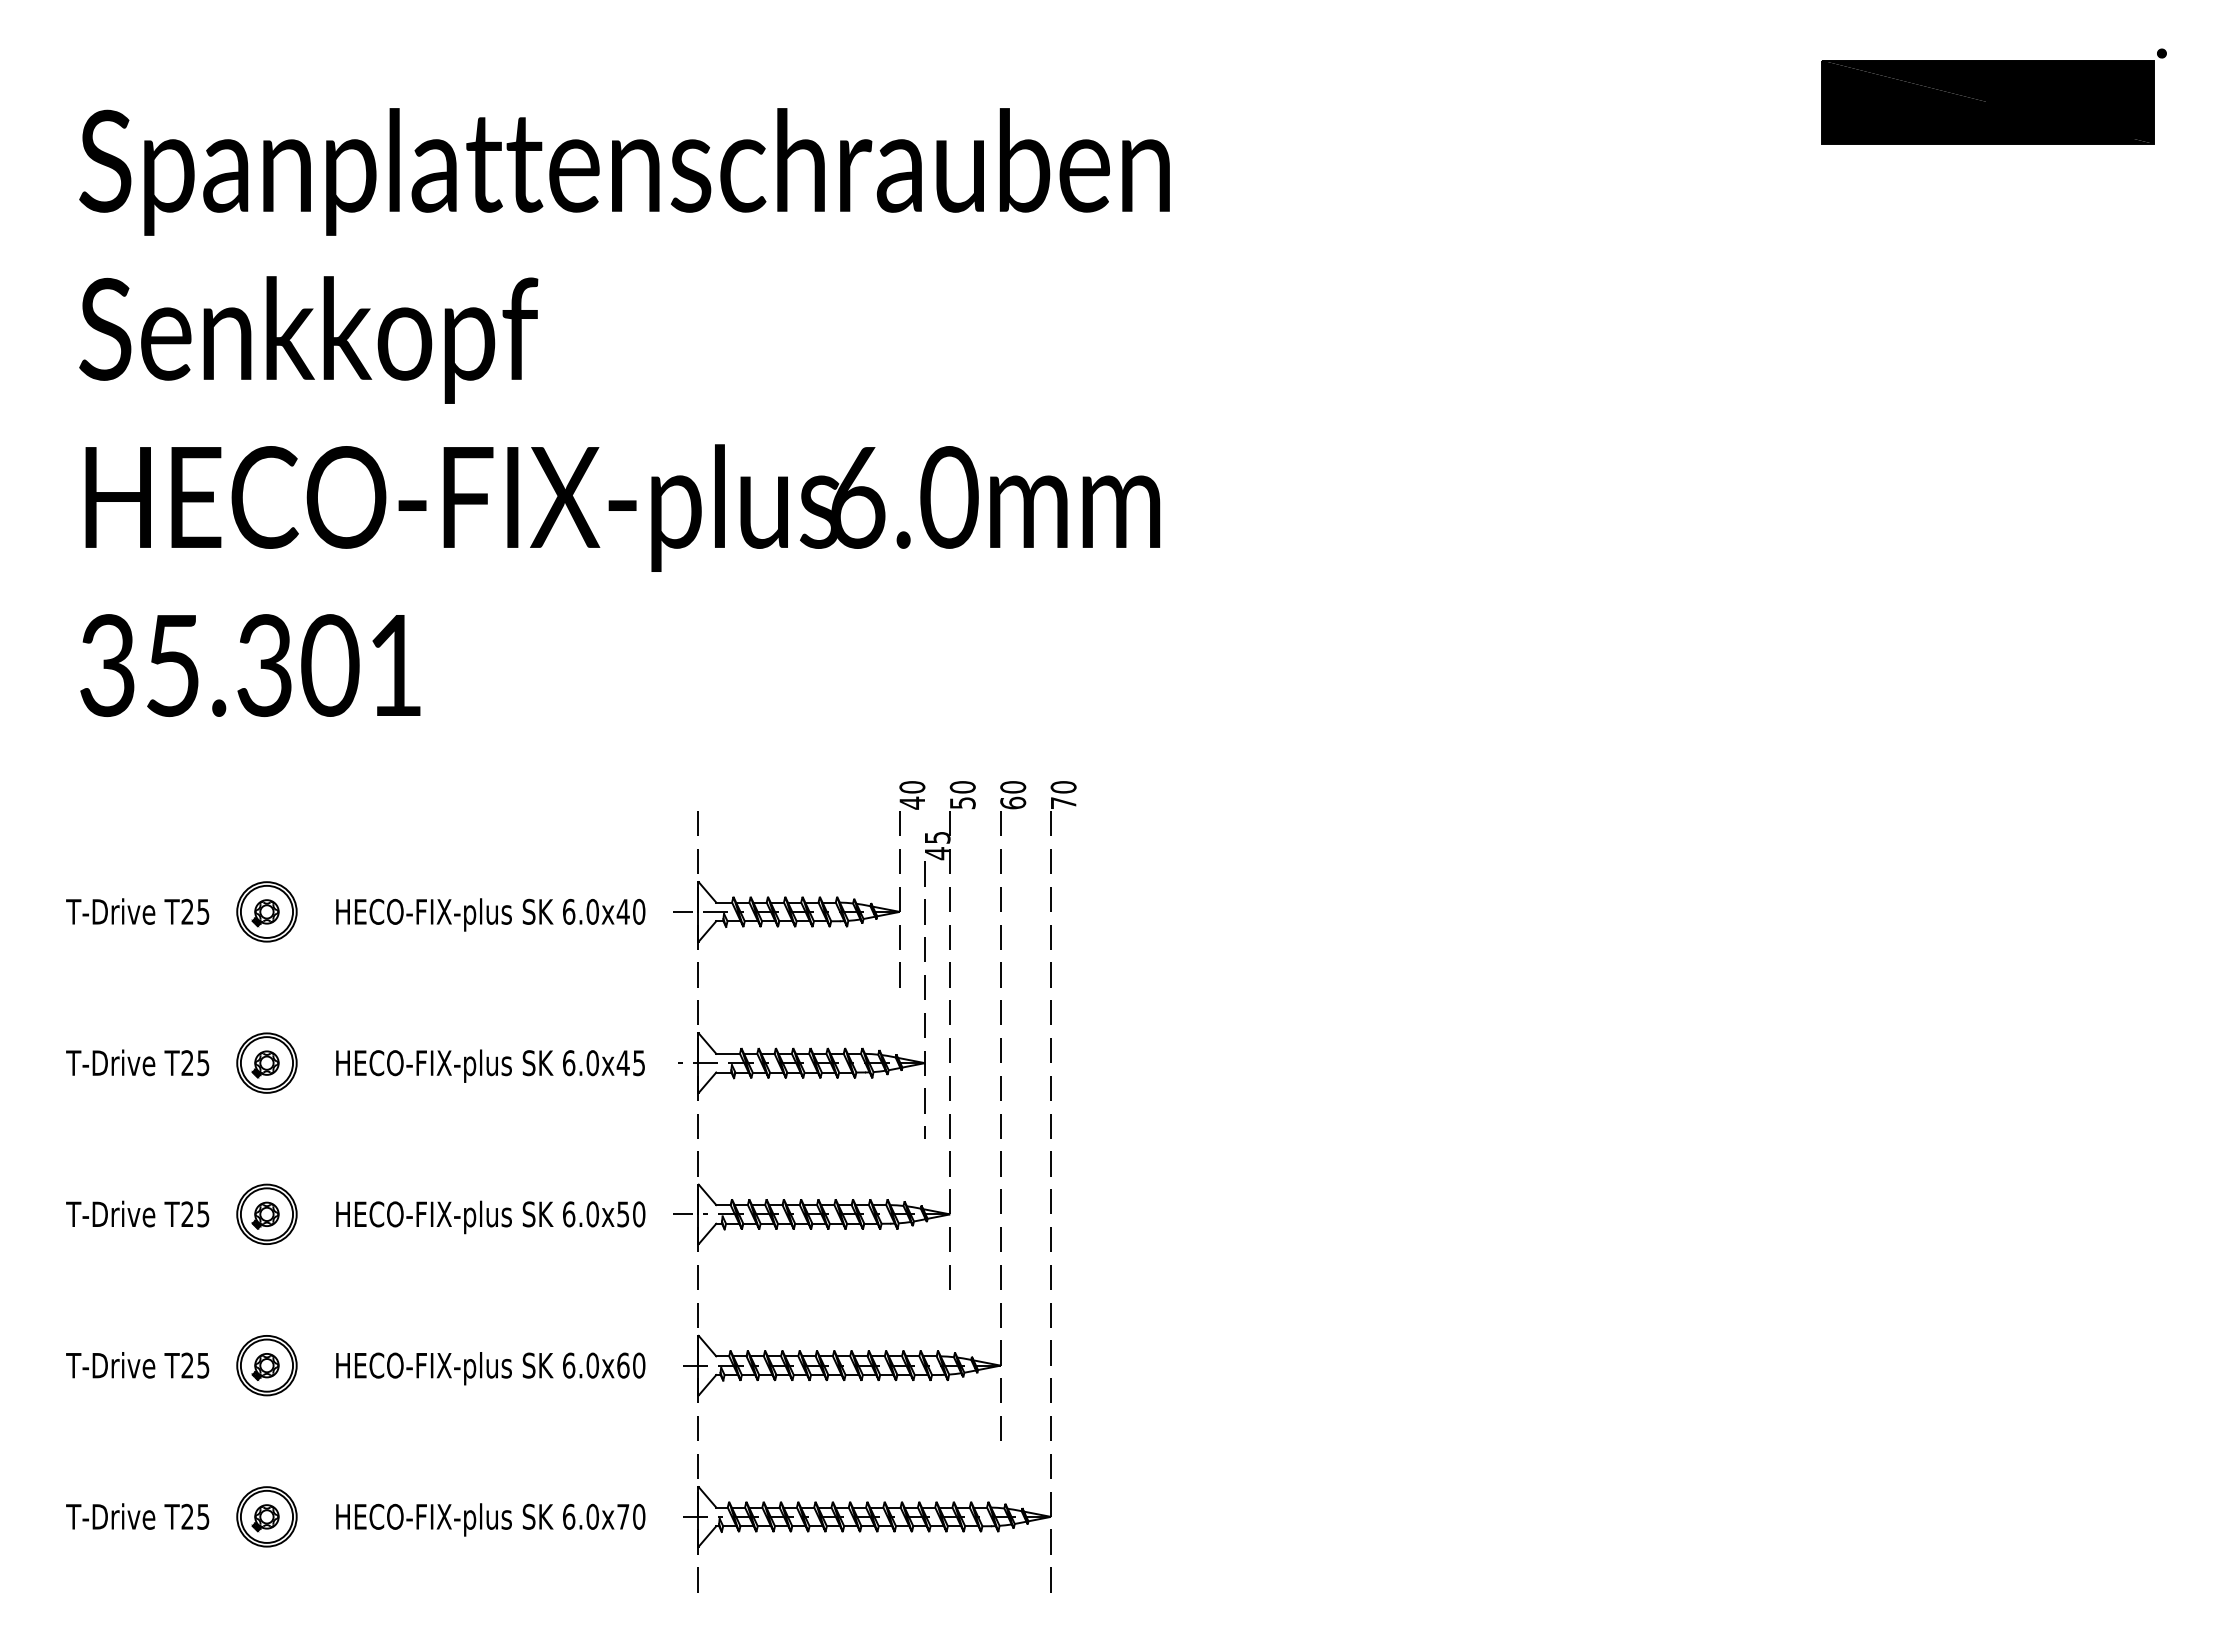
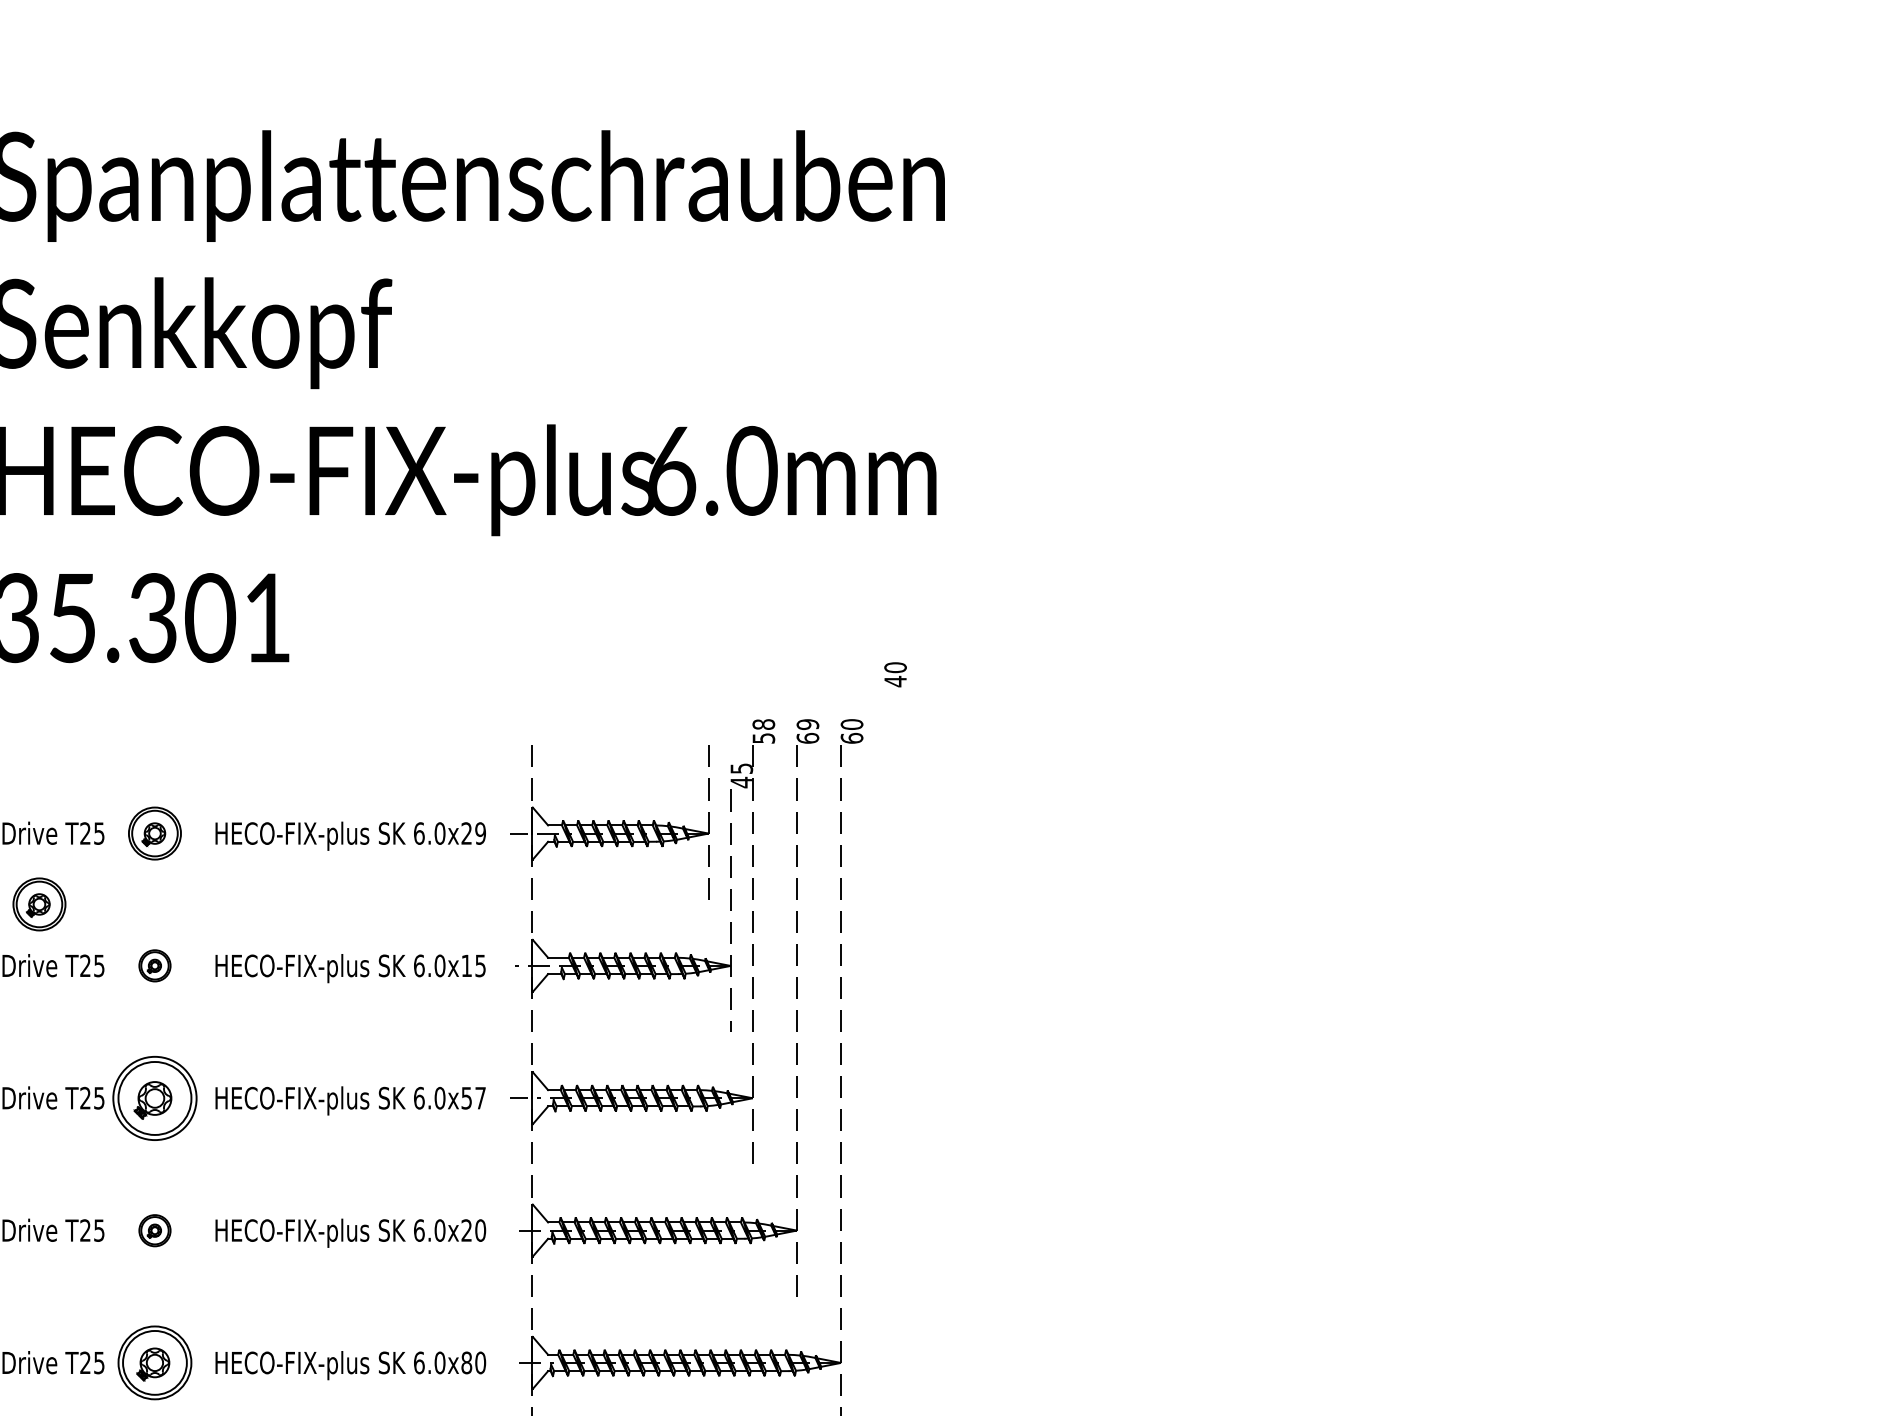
part: (1993, 96) -> (1665, 120), removed
text: (962, 787) -> (763, 724), 50 -> 58
text: (1013, 787) -> (808, 724), 60 -> 69
text: (912, 795) -> (895, 674), moved
text: (1063, 802) -> (851, 737), 70 -> 60
text: (630, 911) -> (473, 833), 6.0x40 -> 6.0x29
part: (134, 992) -> (39, 904), added
part: (266, 1062) -> (154, 965), size x0.6
text: (622, 1062) -> (466, 965), 6.0x45 -> 6.0x15
part: (266, 1213) -> (154, 1097), size x1.6
text: (639, 1214) -> (480, 1098), 6.0x50 -> 6.0x57
part: (266, 1365) -> (154, 1230), size x0.6
text: (623, 1365) -> (466, 1230), 6.0x60 -> 6.0x20
part: (266, 1516) -> (154, 1362), size x1.4
text: (623, 1516) -> (466, 1362), 6.0x70 -> 6.0x80

